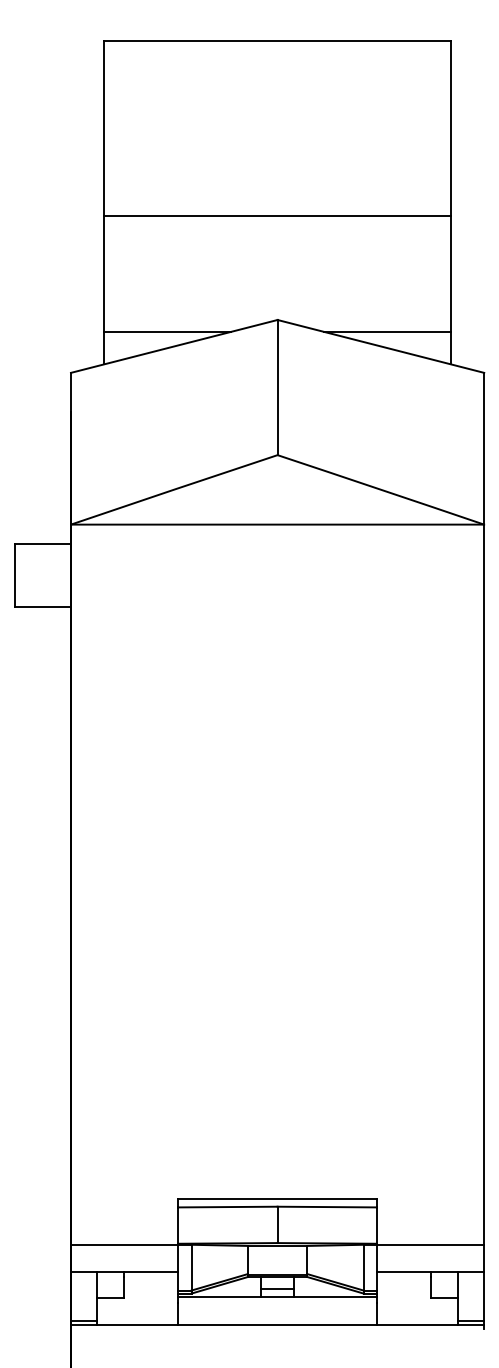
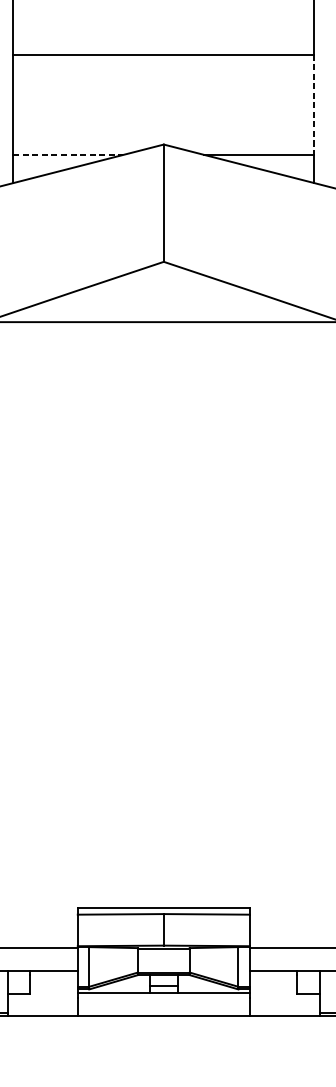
line: (451, 274) -> (314, 105), solid -> dashed
line: (167, 331) -> (68, 154), solid -> dashed

